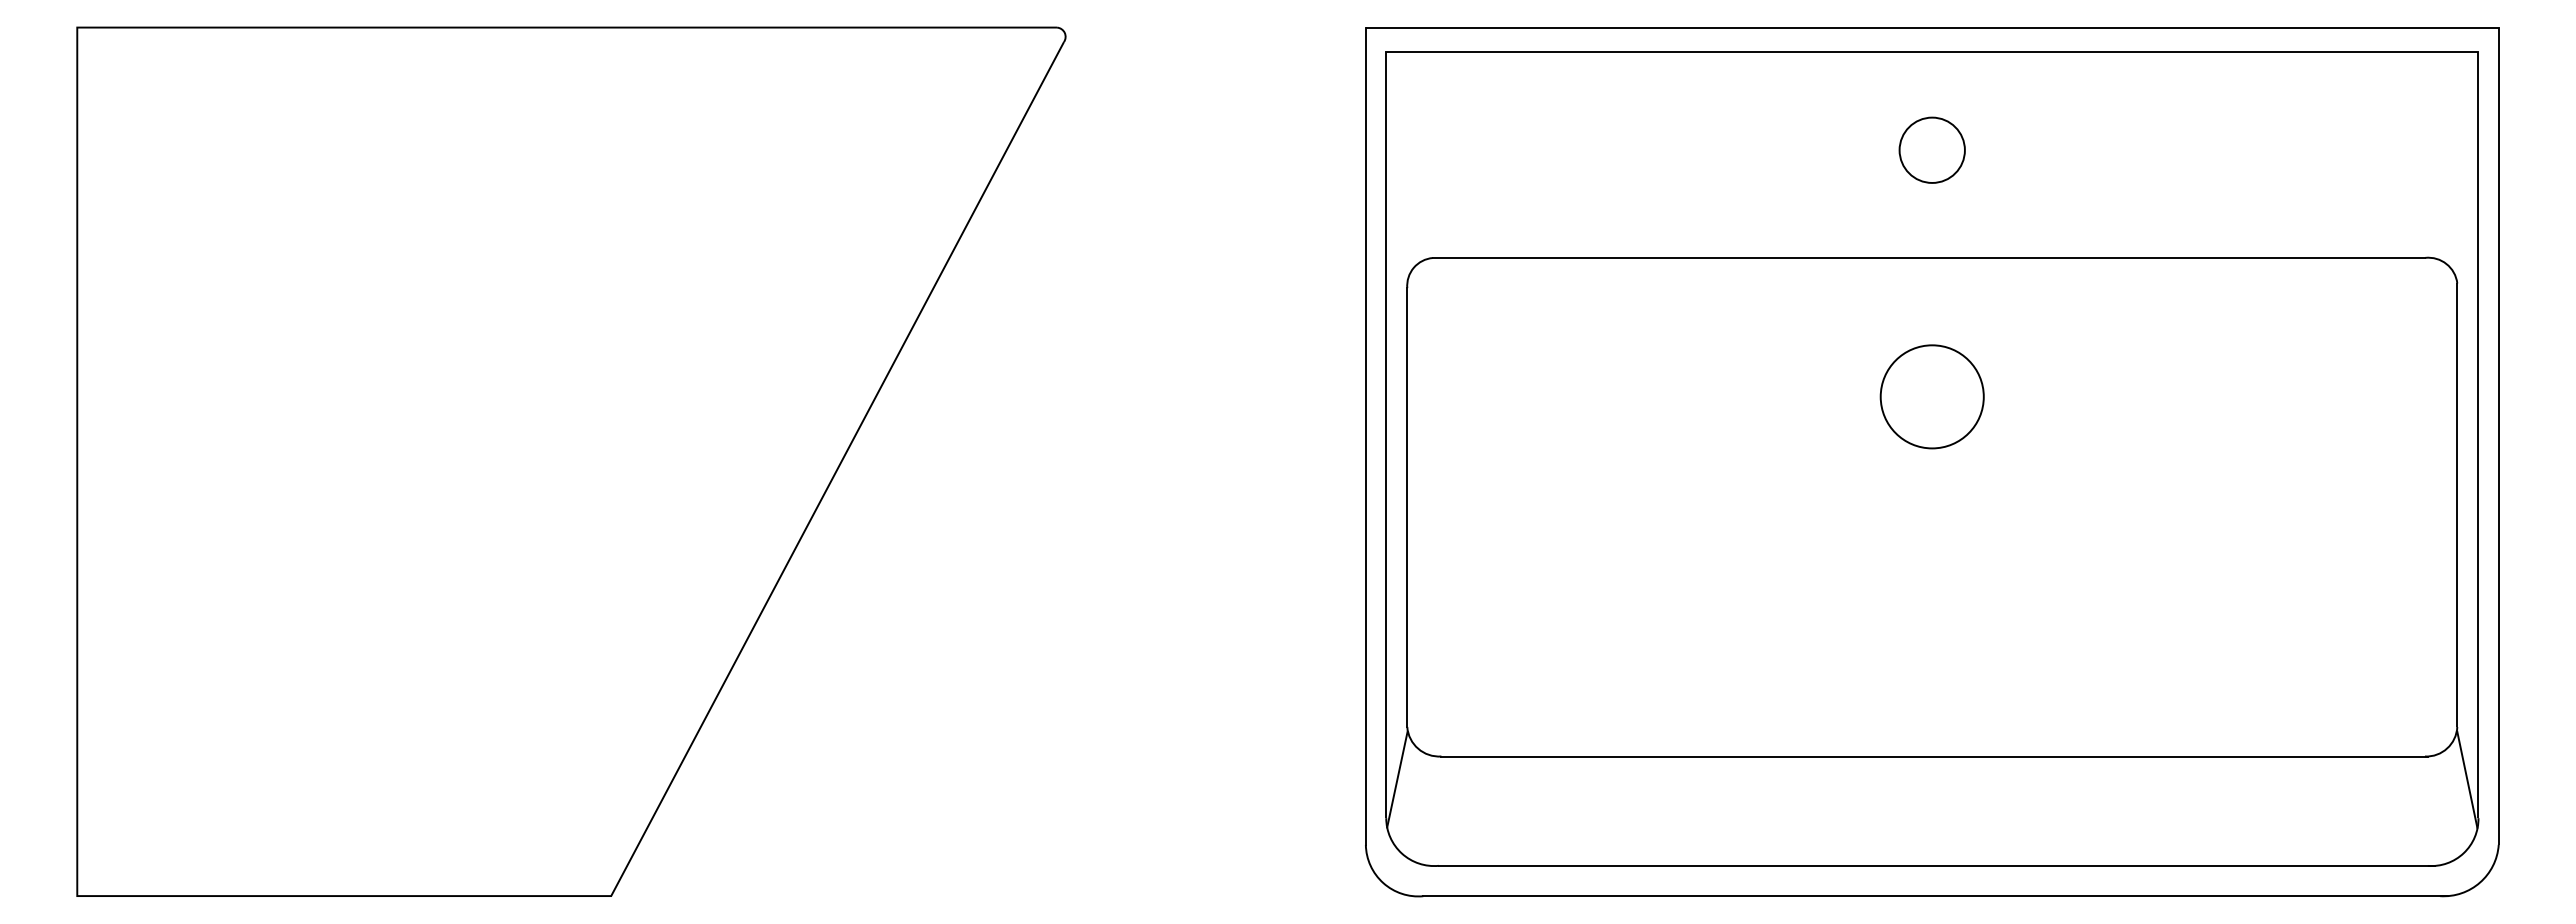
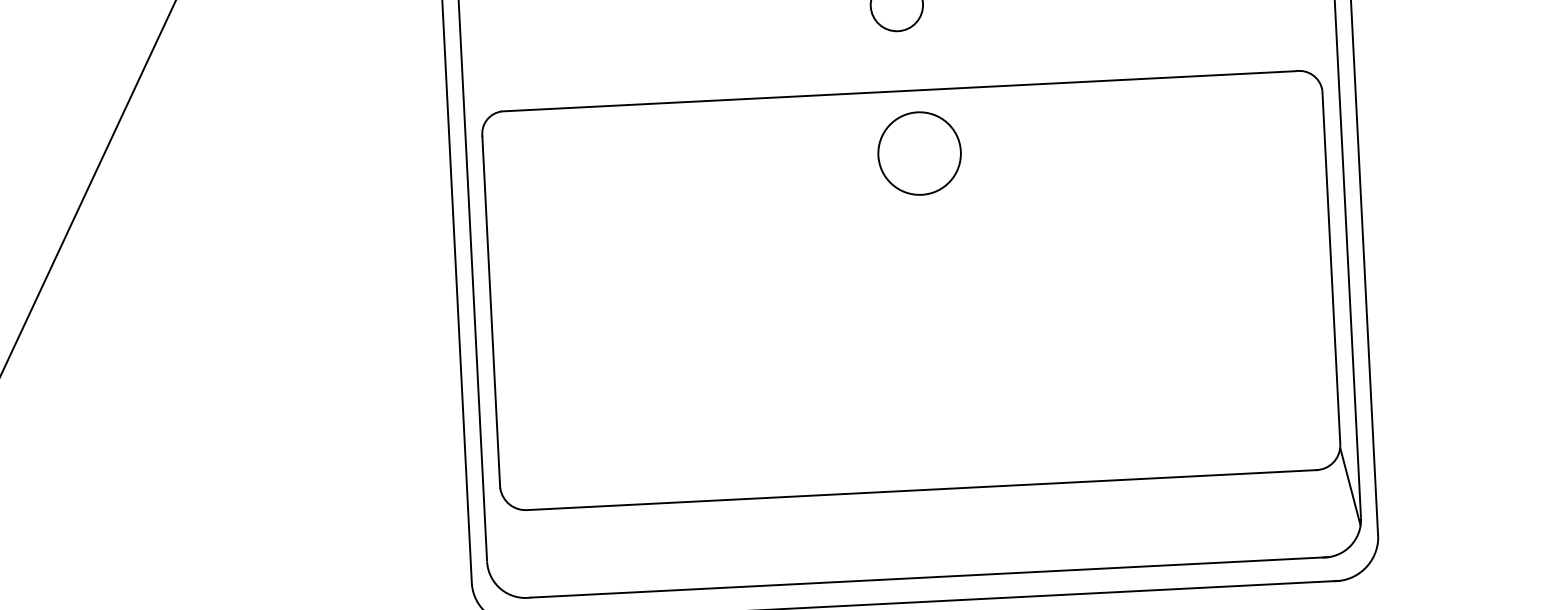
circle: (1931, 396) -> (919, 153), moved
line: (1397, 779) -> (494, 530), removed

